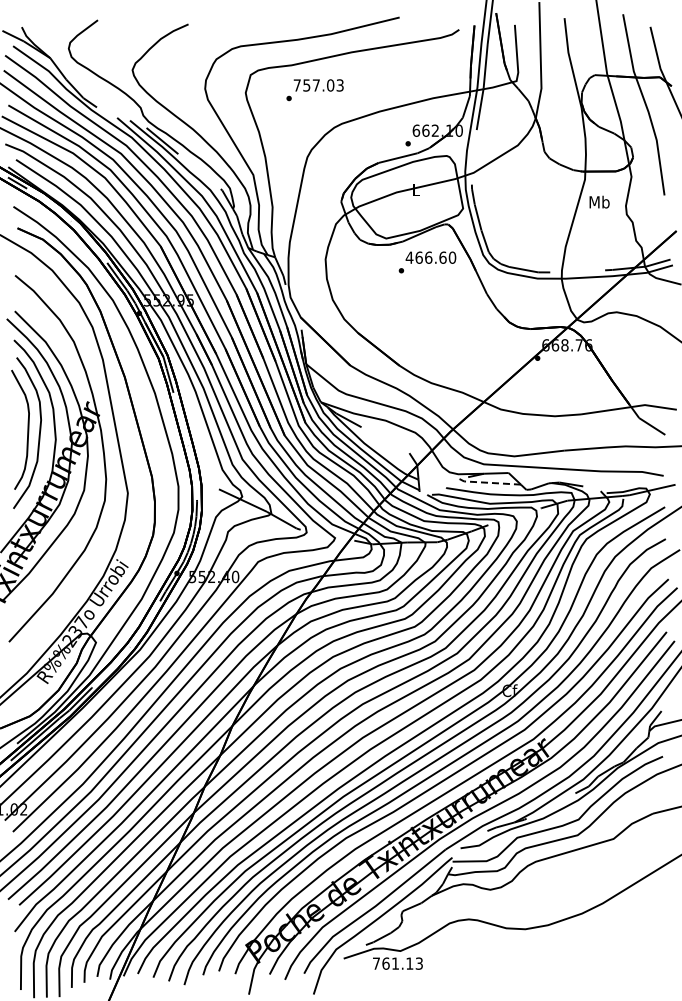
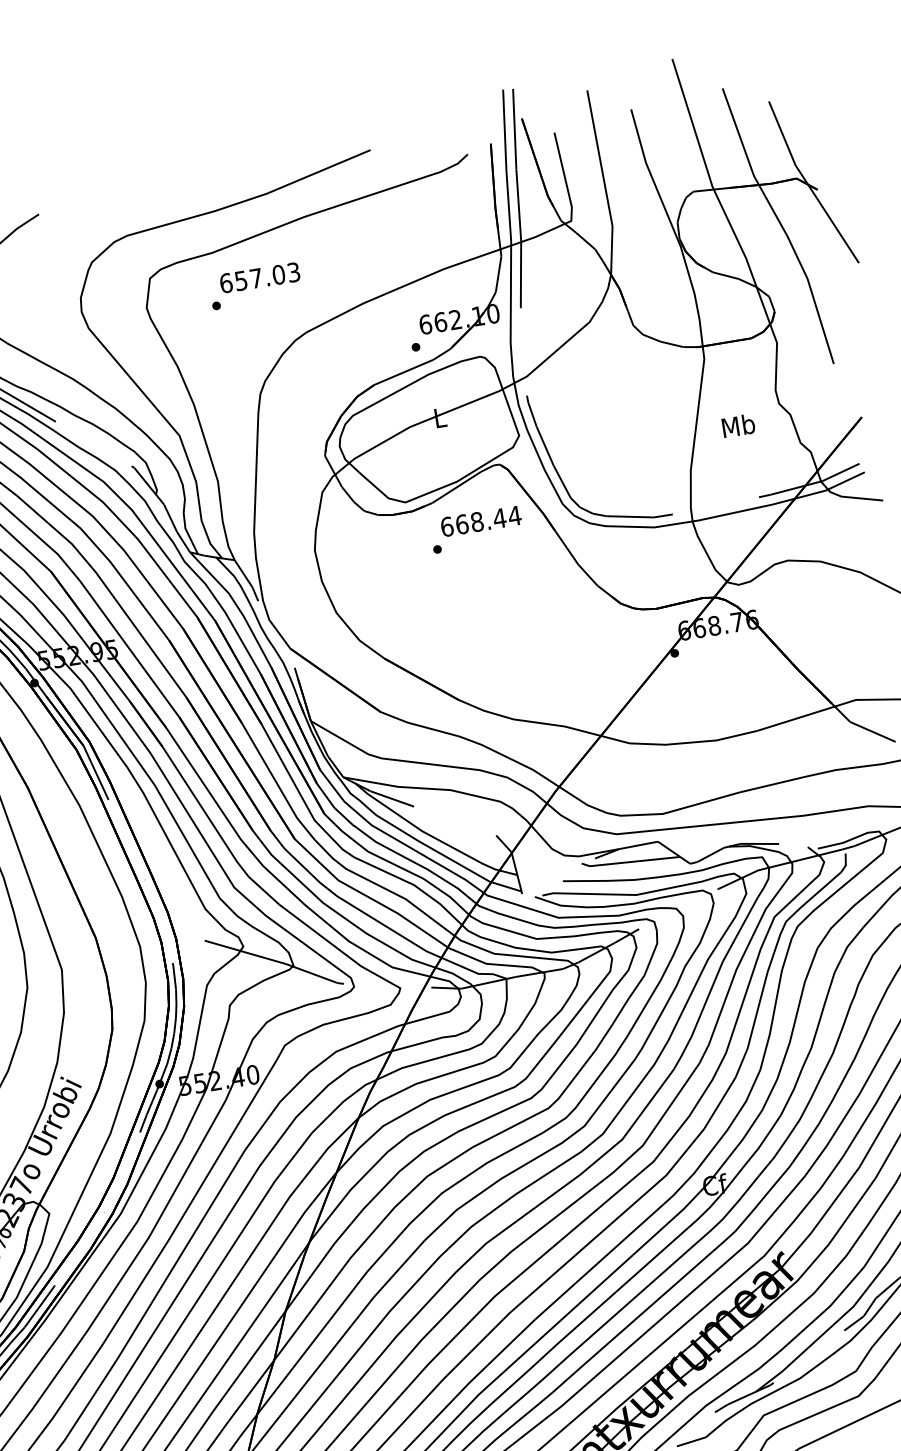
text: (297, 85) -> (226, 283), 757.03 -> 657.03
text: (599, 201) -> (738, 424), moved
text: (430, 257) -> (480, 521), 466.60 -> 668.44
line: (489, 482) -> (630, 861), dashed -> solid

